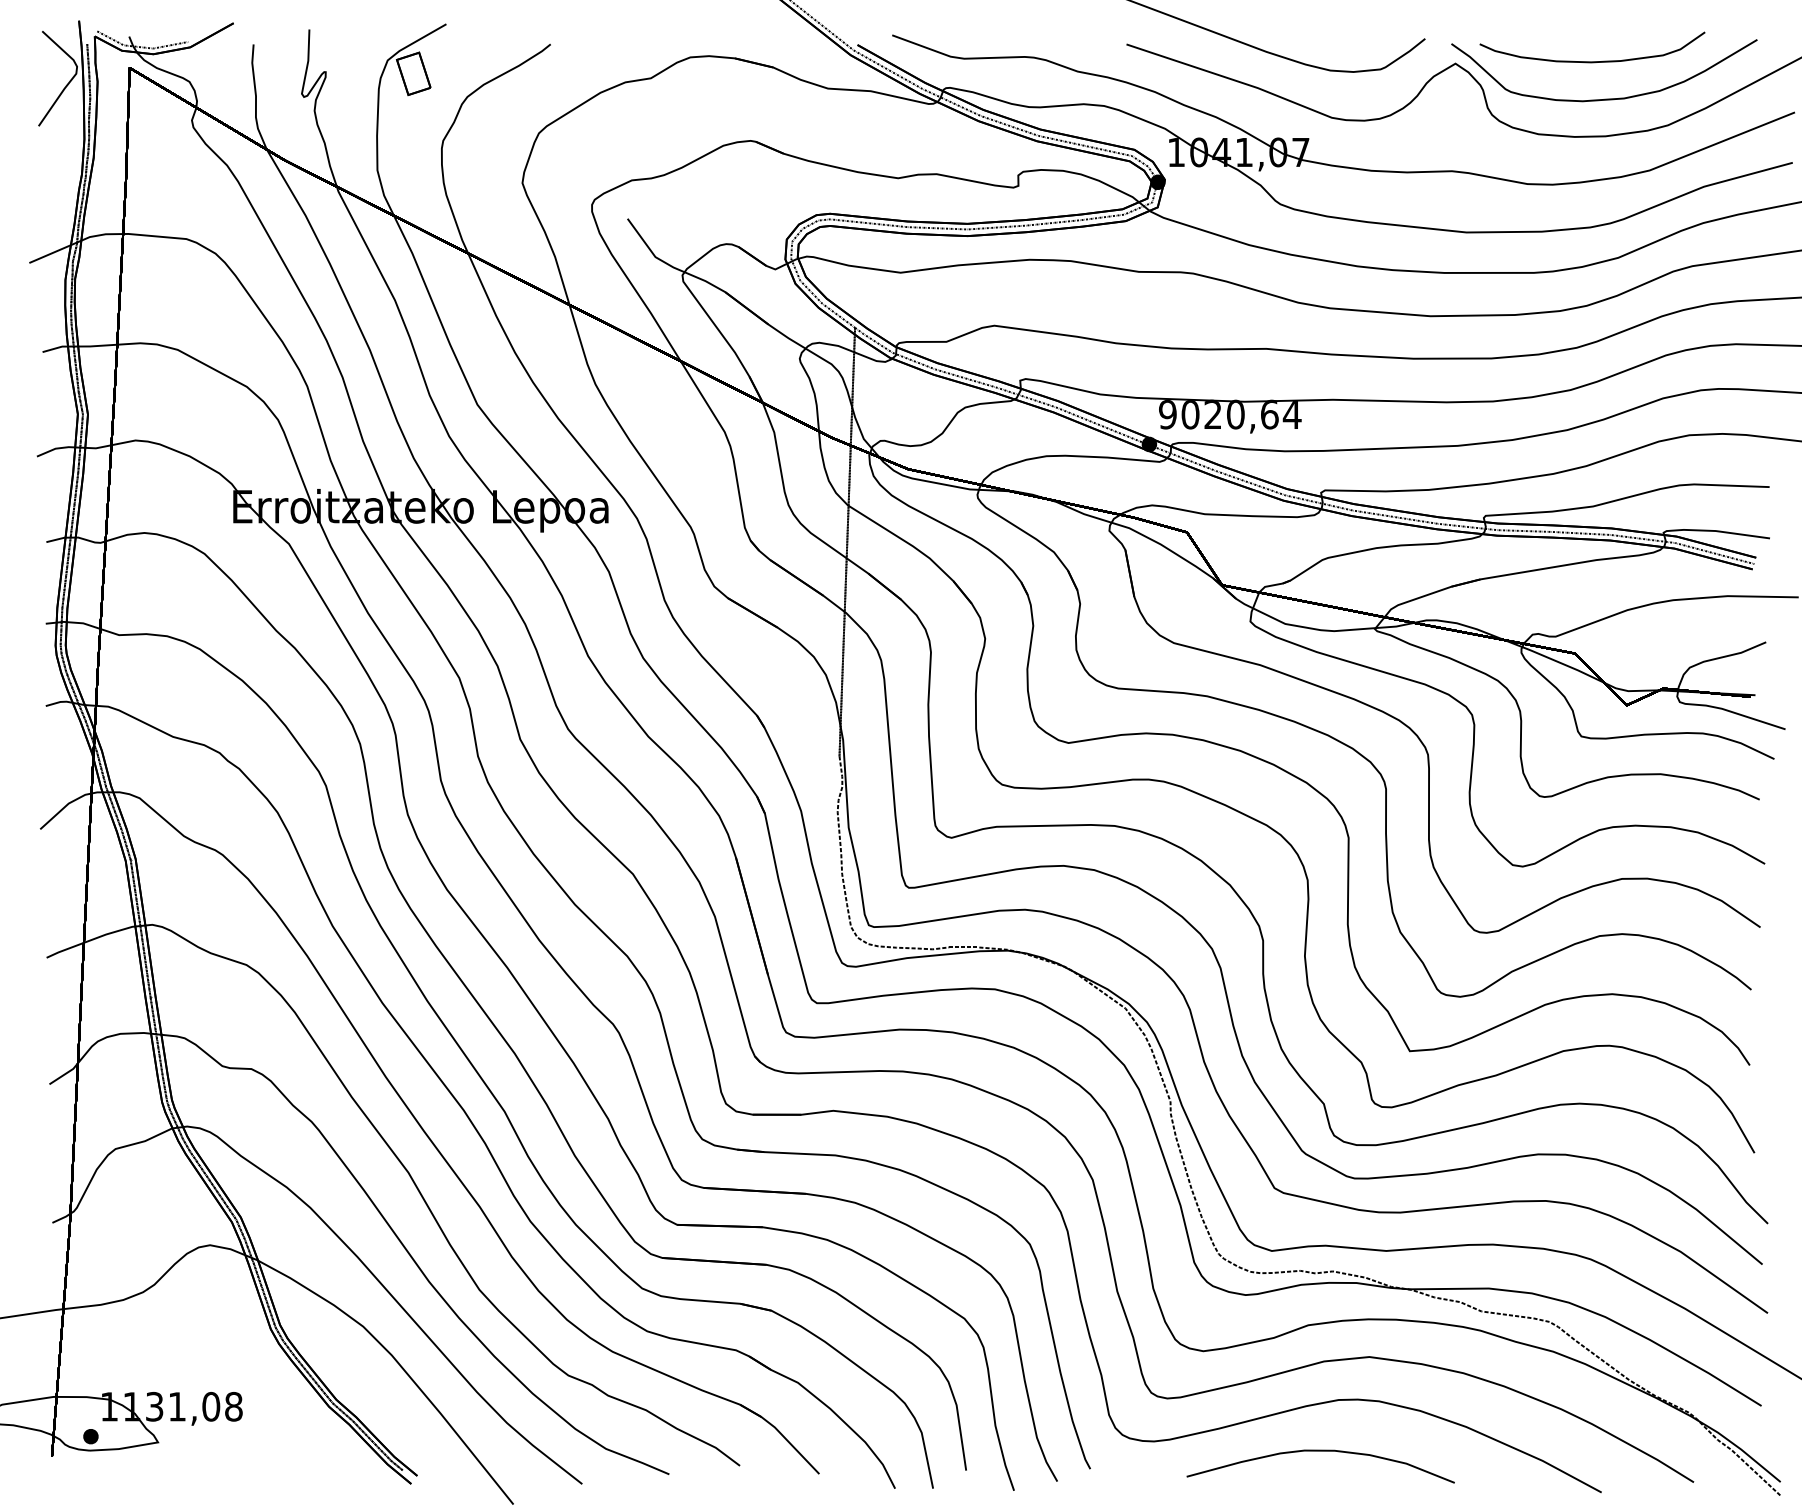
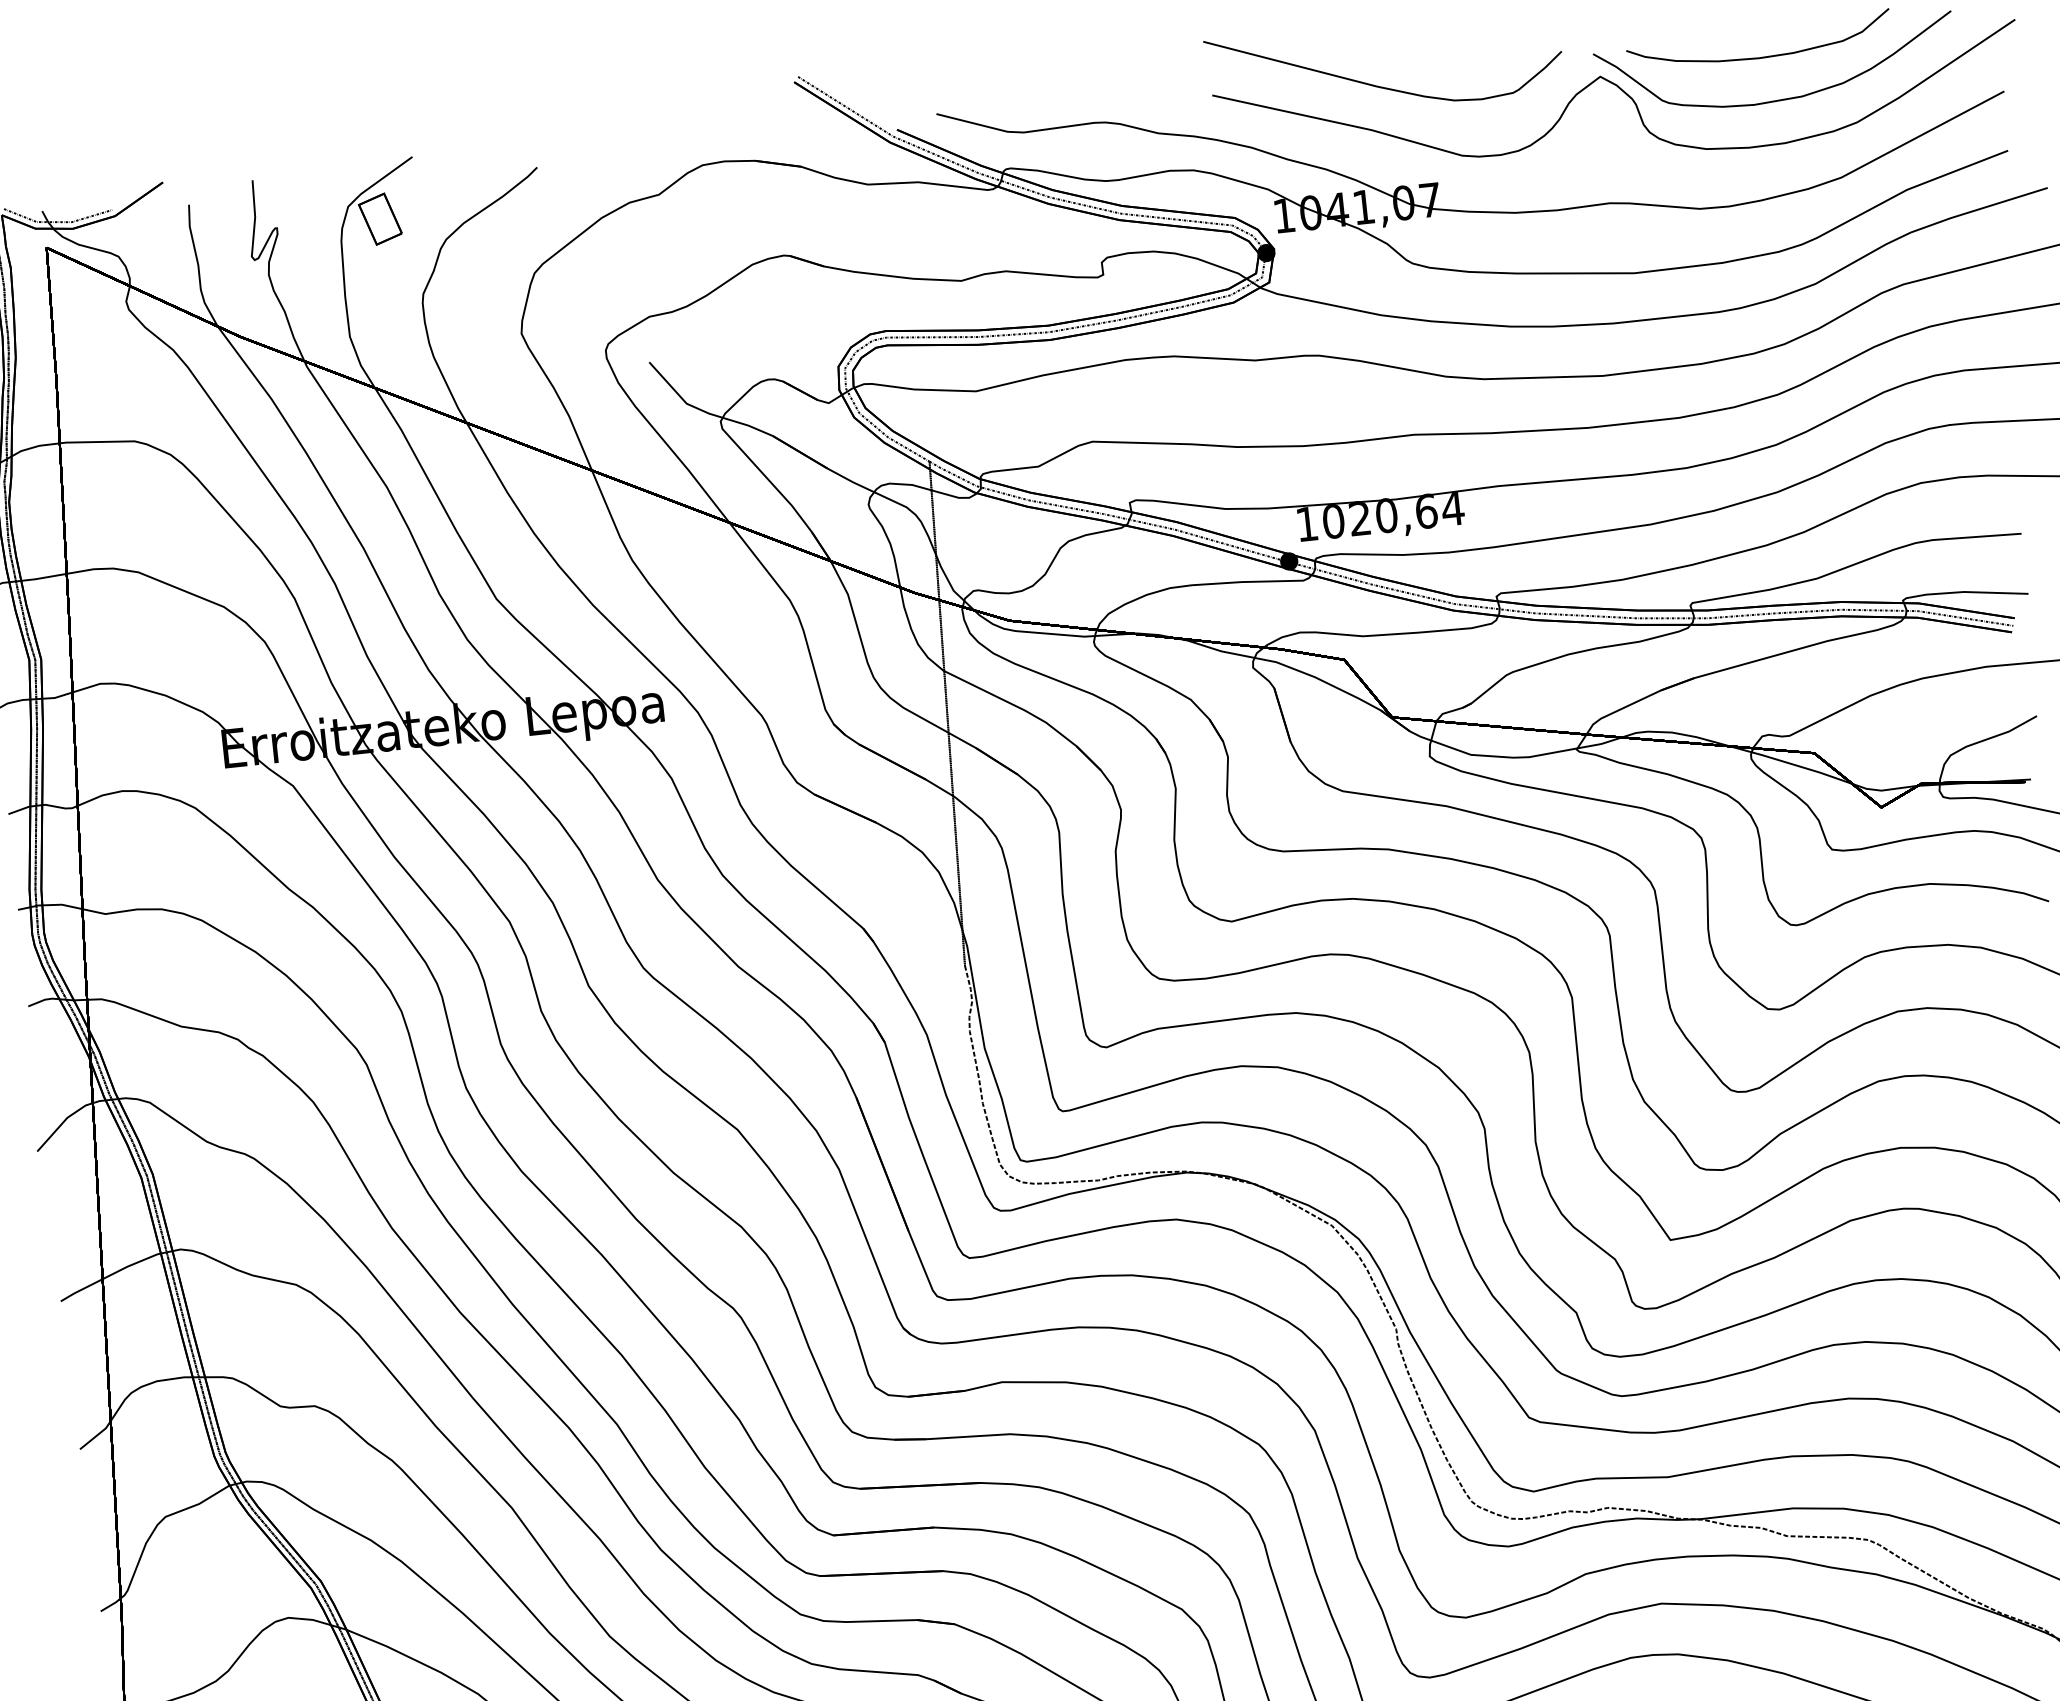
text: (1167, 414) -> (1306, 524), 9020,64 -> 1020,64

